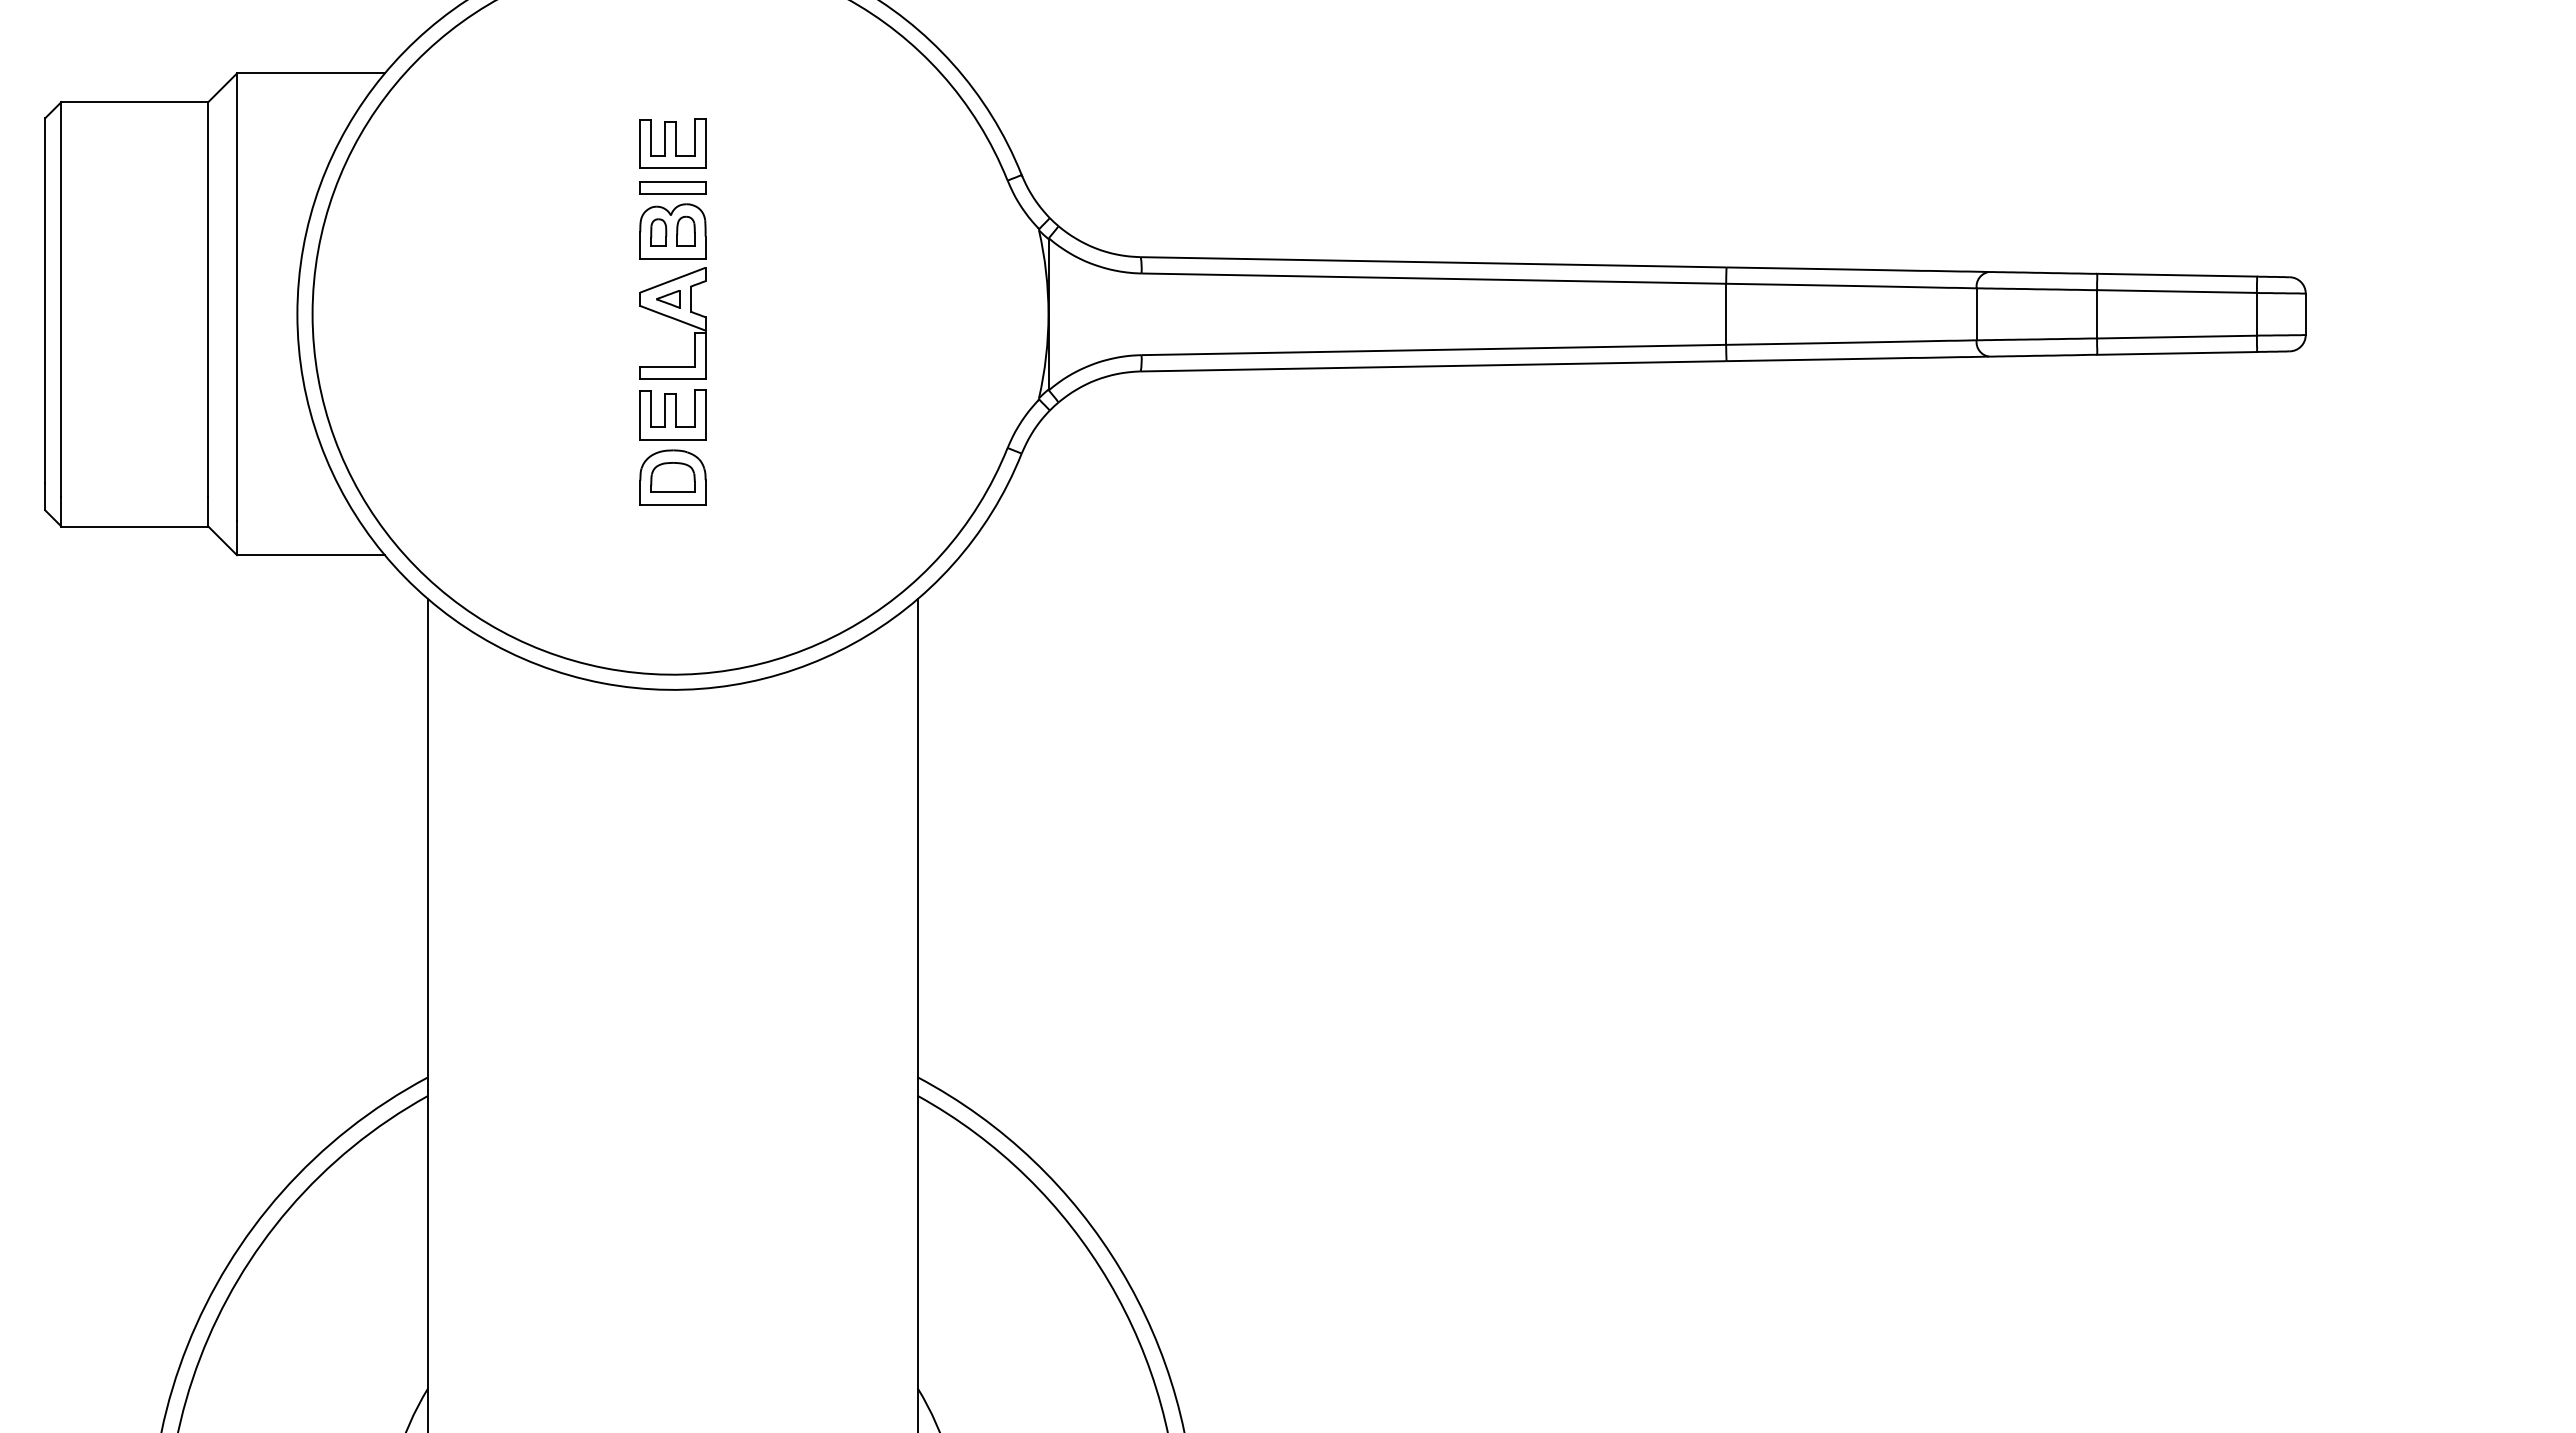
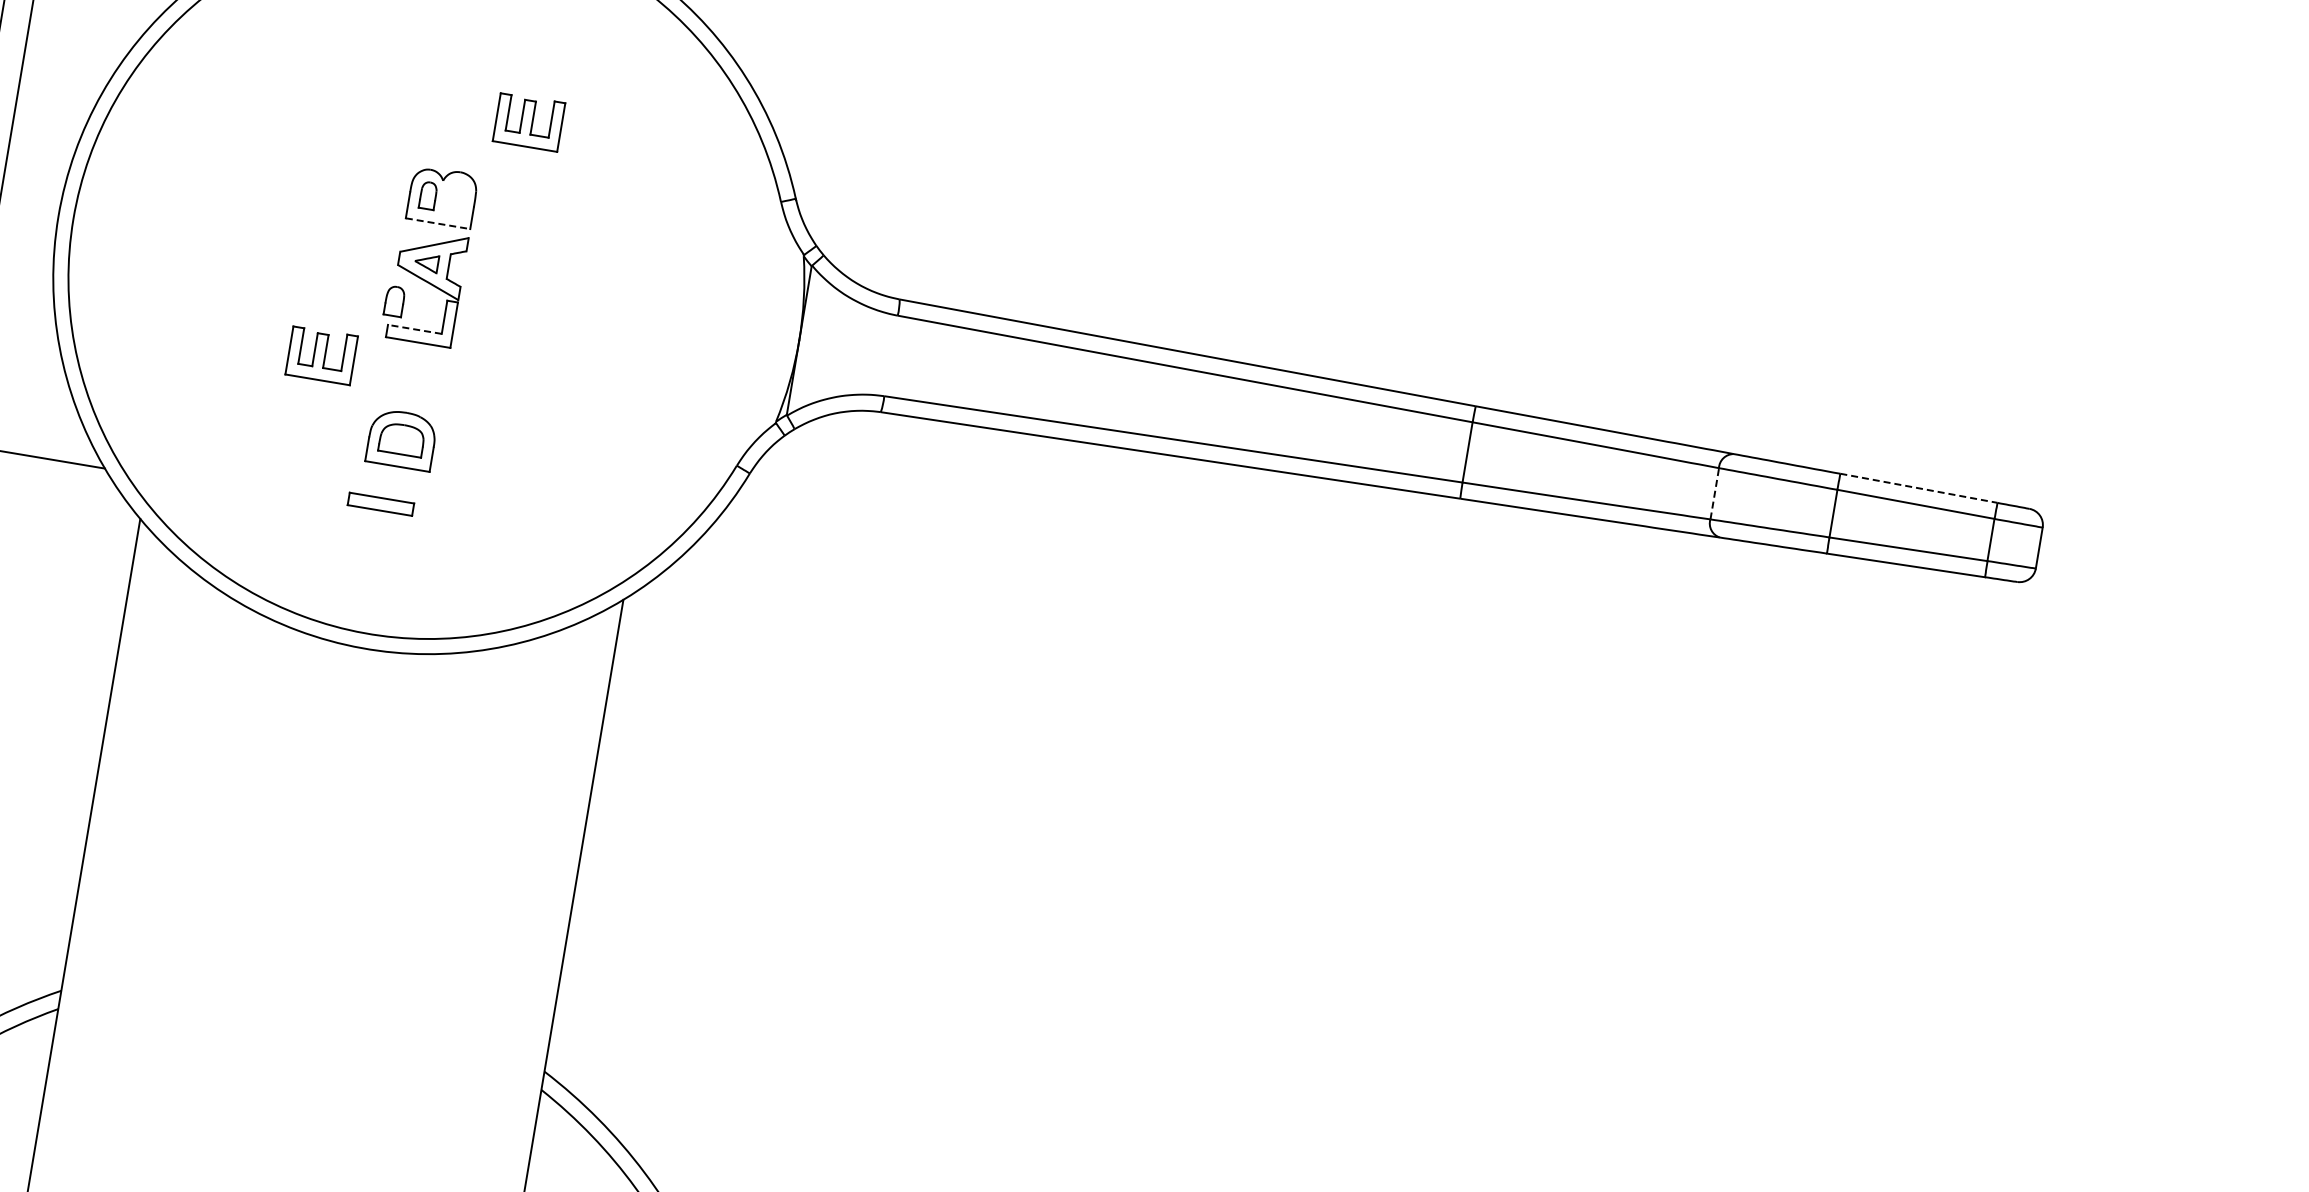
part: (672, 143) -> (528, 122), moved
part: (672, 187) -> (380, 503), moved
part: (685, 230) -> (394, 300), moved
line: (672, 258) -> (437, 223), solid -> dashed
line: (2177, 275) -> (1919, 488), solid -> dashed
line: (1976, 314) -> (1714, 493), solid -> dashed
line: (667, 366) -> (414, 329), solid -> dashed
part: (672, 414) -> (321, 355), moved

